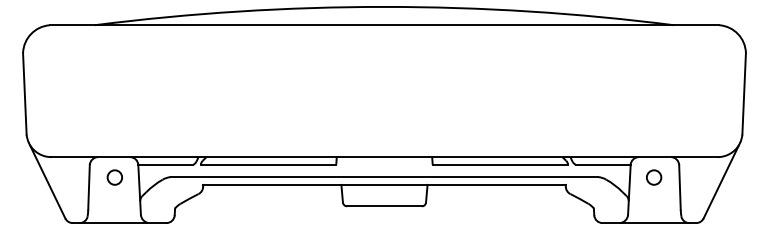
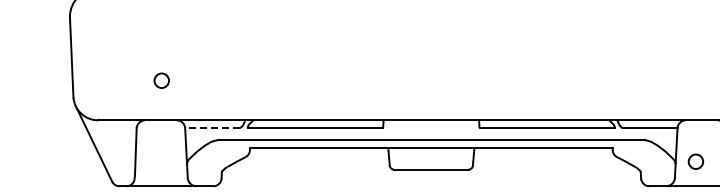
line: (165, 164) -> (212, 127), solid -> dashed
circle: (114, 177) -> (161, 80), moved
circle: (654, 177) -> (696, 161), moved

